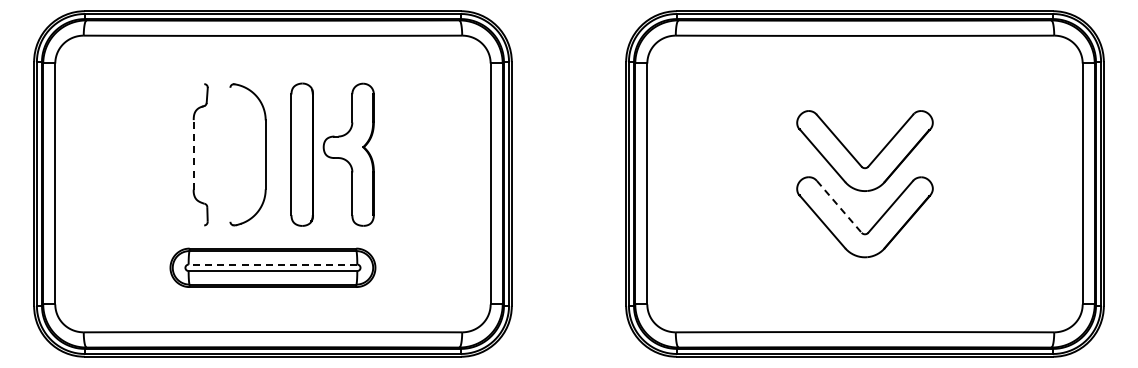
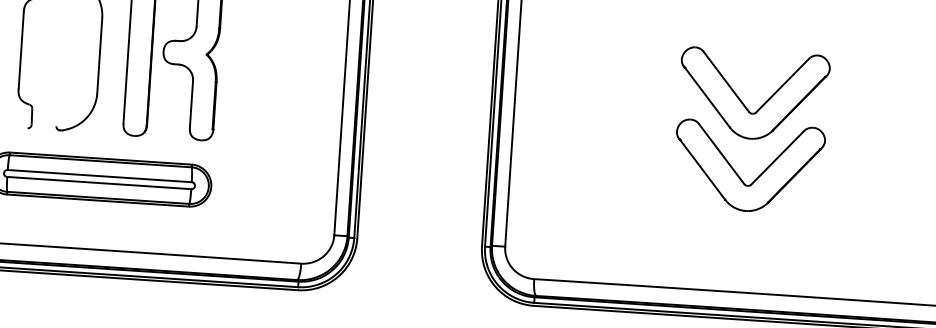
line: (193, 154) -> (21, 50), dashed -> solid
line: (839, 207) -> (721, 154), dashed -> solid
line: (272, 264) -> (99, 175), dashed -> solid

